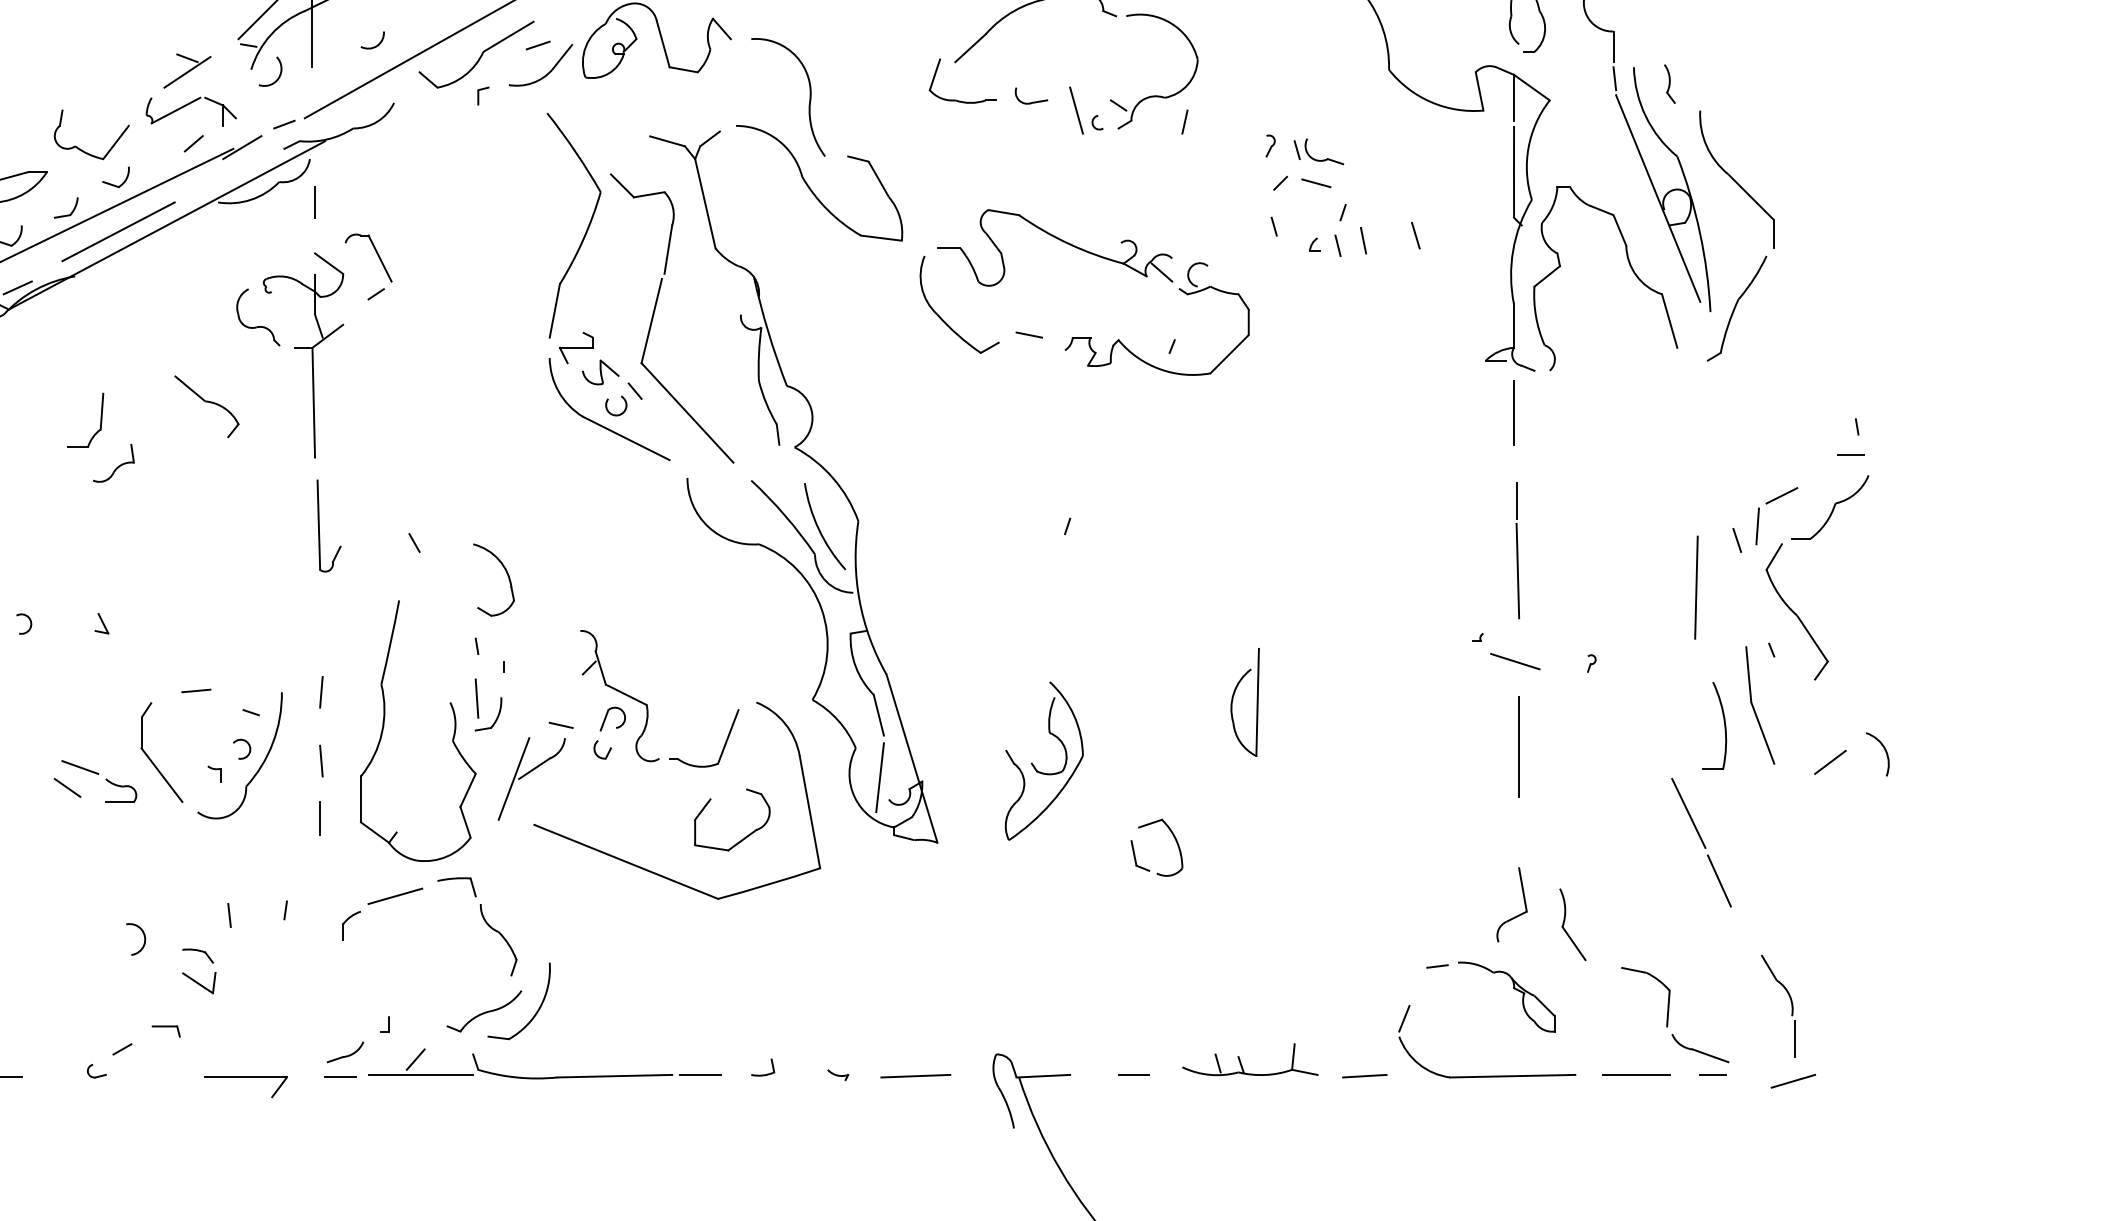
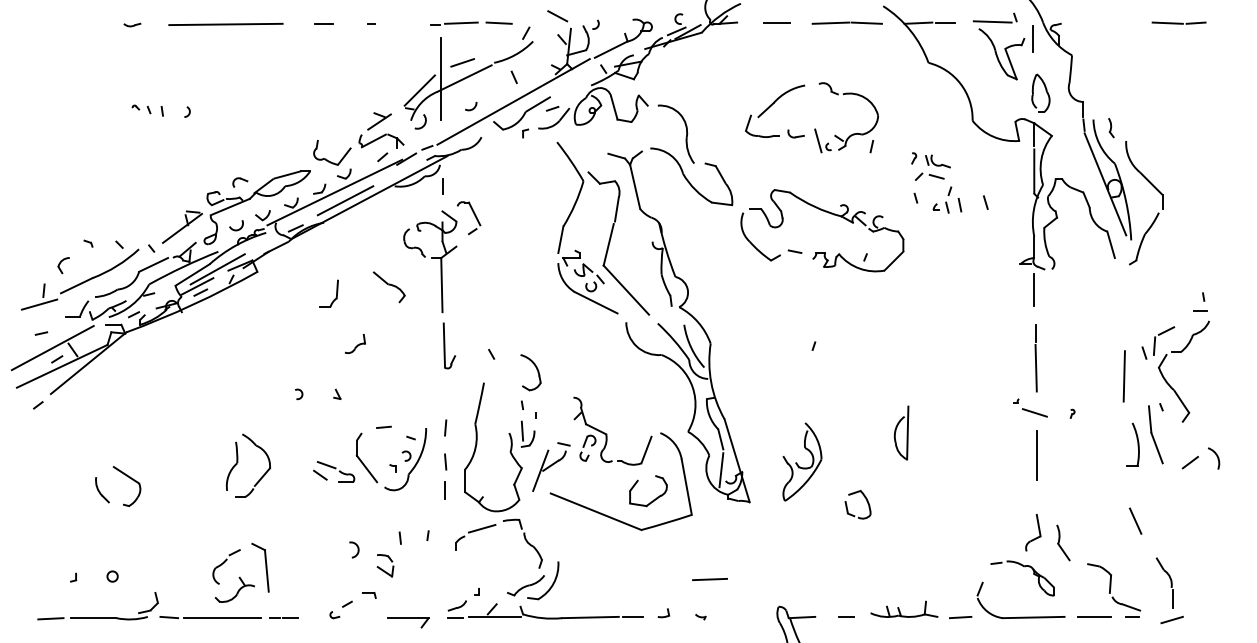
part: (112, 462) -> (354, 343), moved
line: (1688, 812) -> (1120, 487), removed
line: (914, 1076) -> (709, 579), moved

